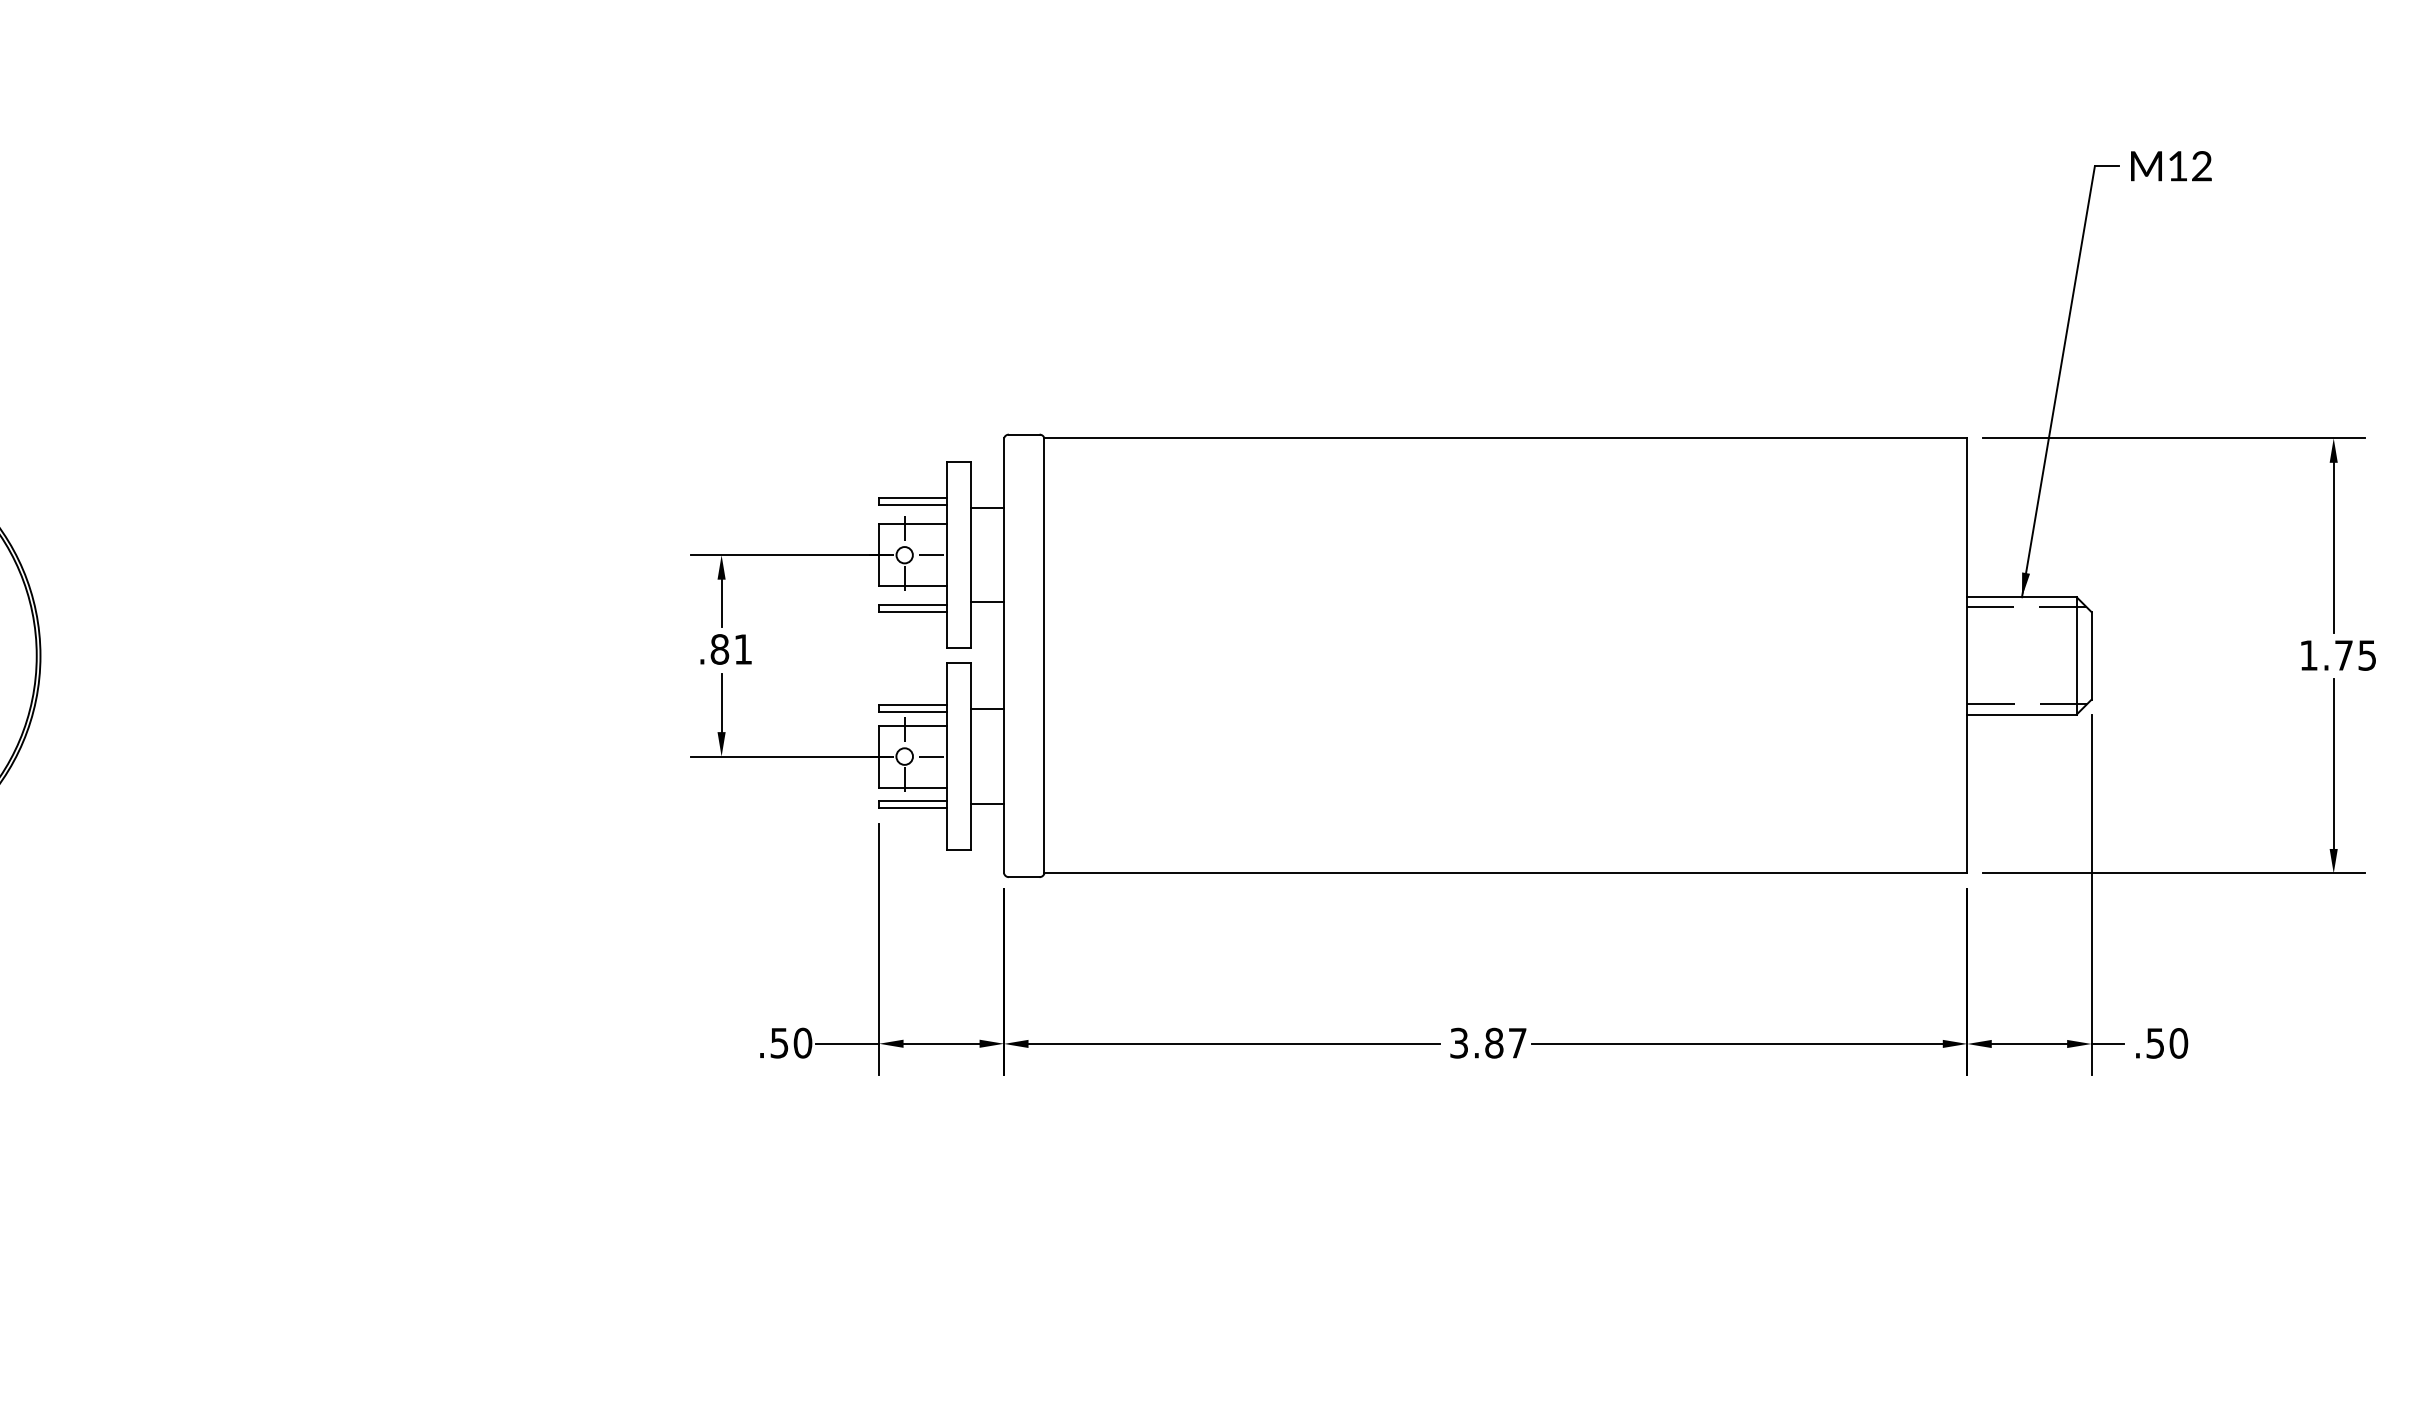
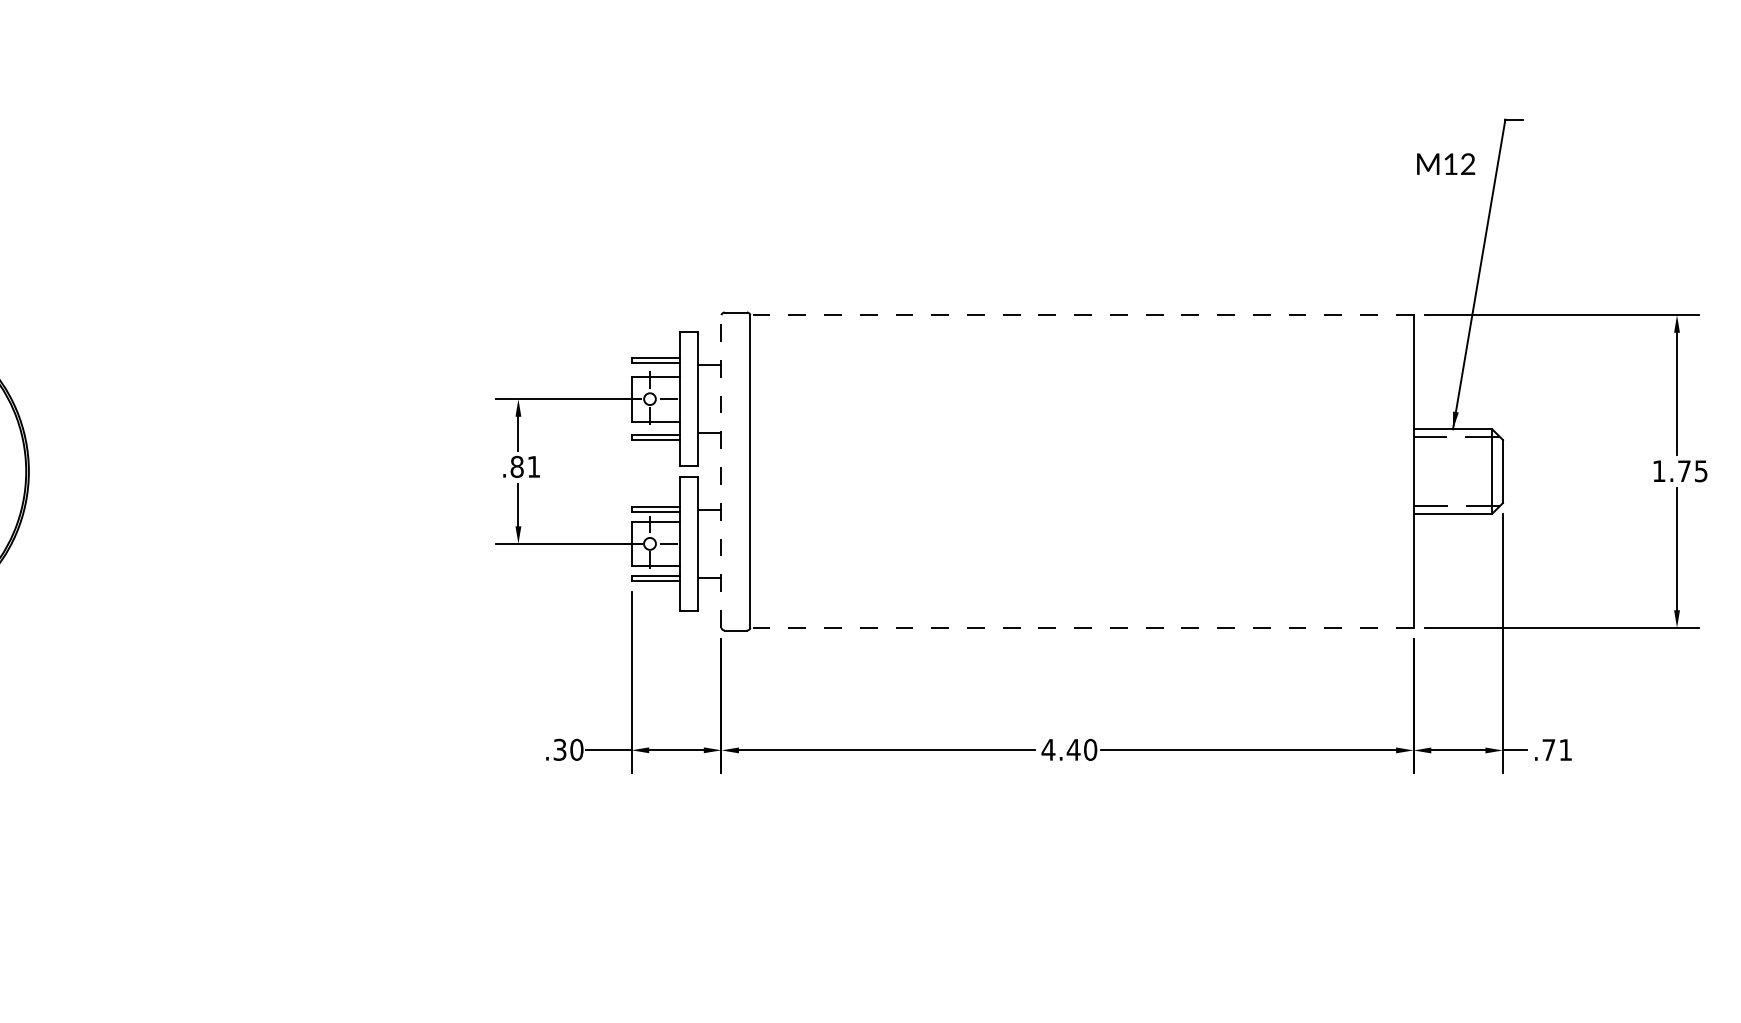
text: (2171, 166) -> (1446, 164), moved
line: (1505, 438) -> (1081, 315), solid -> dashed
line: (1004, 655) -> (721, 471), solid -> dashed
line: (1505, 873) -> (1081, 627), solid -> dashed
text: (779, 1042) -> (560, 749), .50 -> .30
text: (1487, 1042) -> (1068, 749), 3.87 -> 4.40
text: (2167, 1043) -> (1557, 750), .50 -> .71

